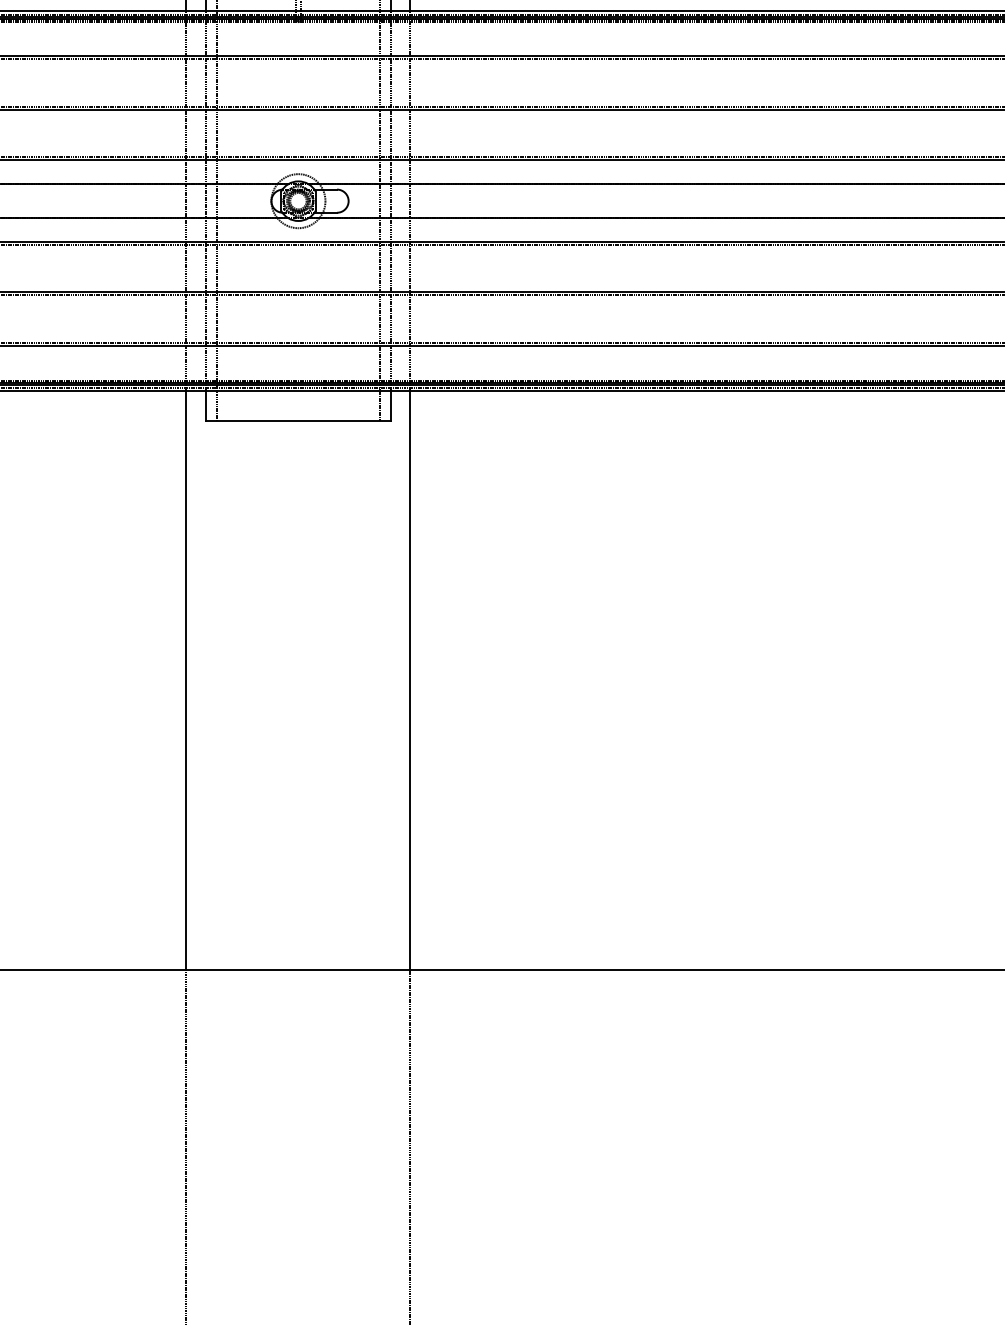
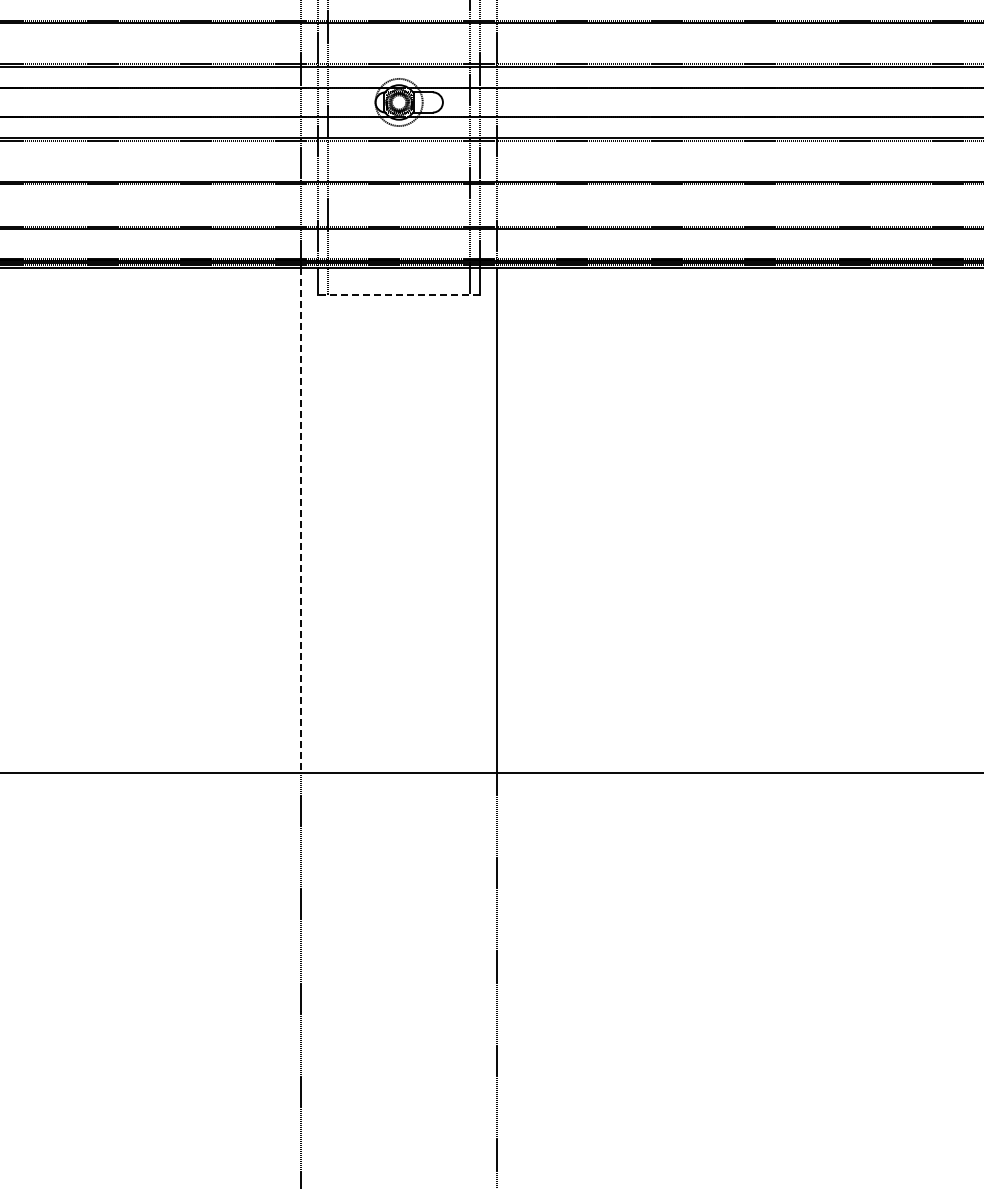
line: (298, 421) -> (399, 294), solid -> dashed
line: (186, 680) -> (301, 520), solid -> dashed

